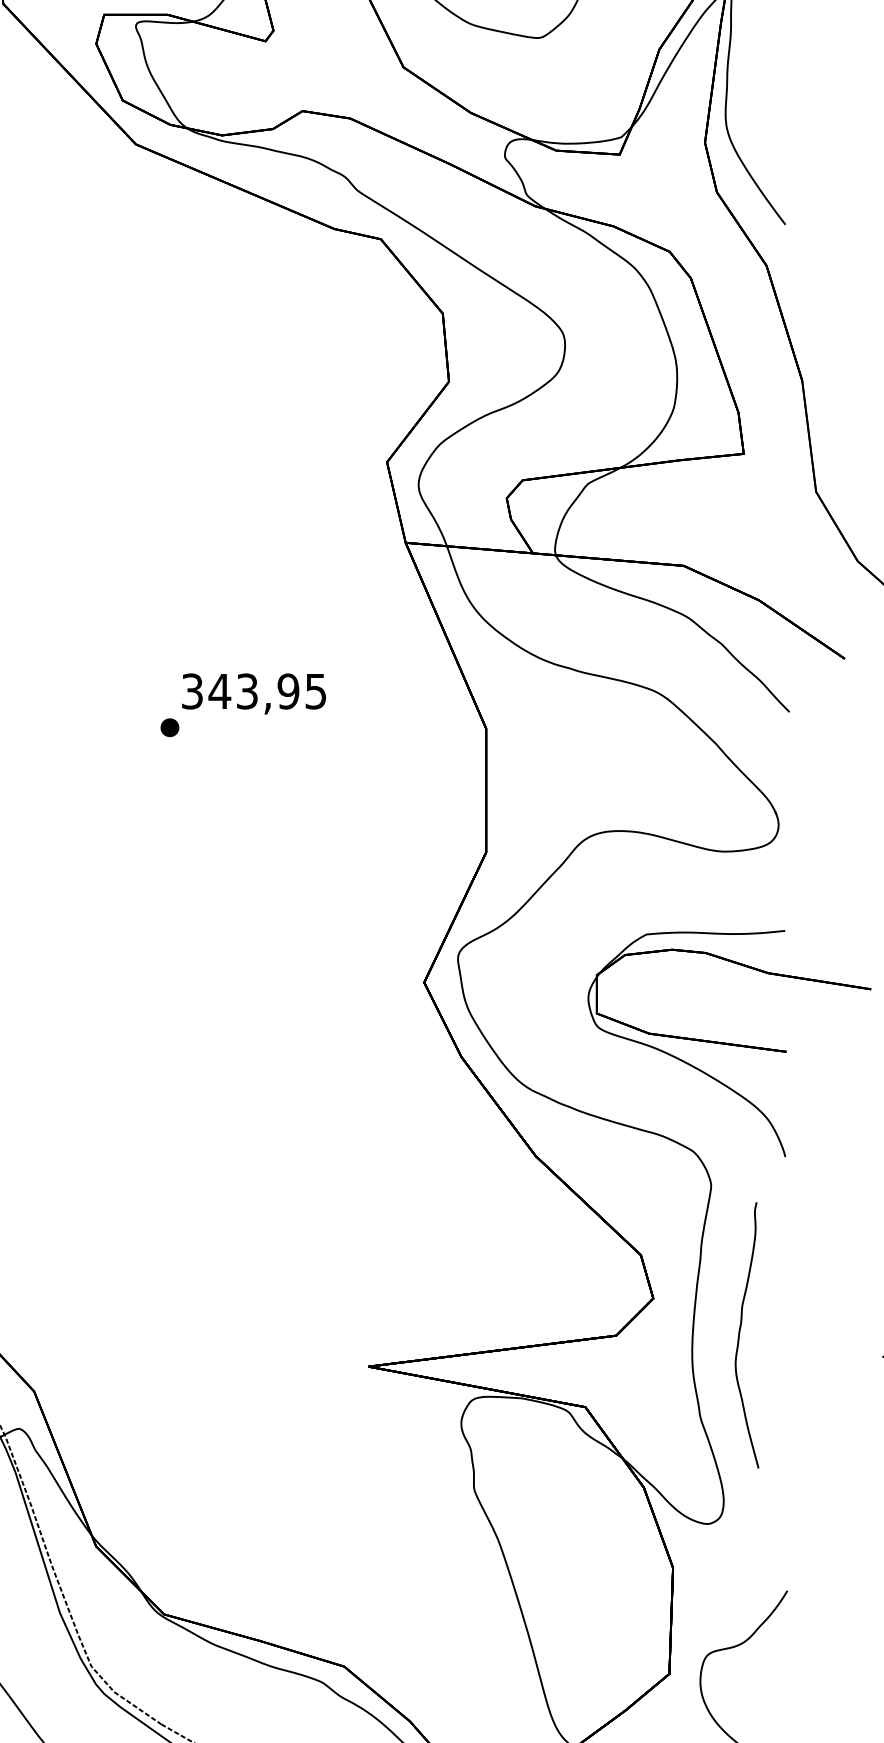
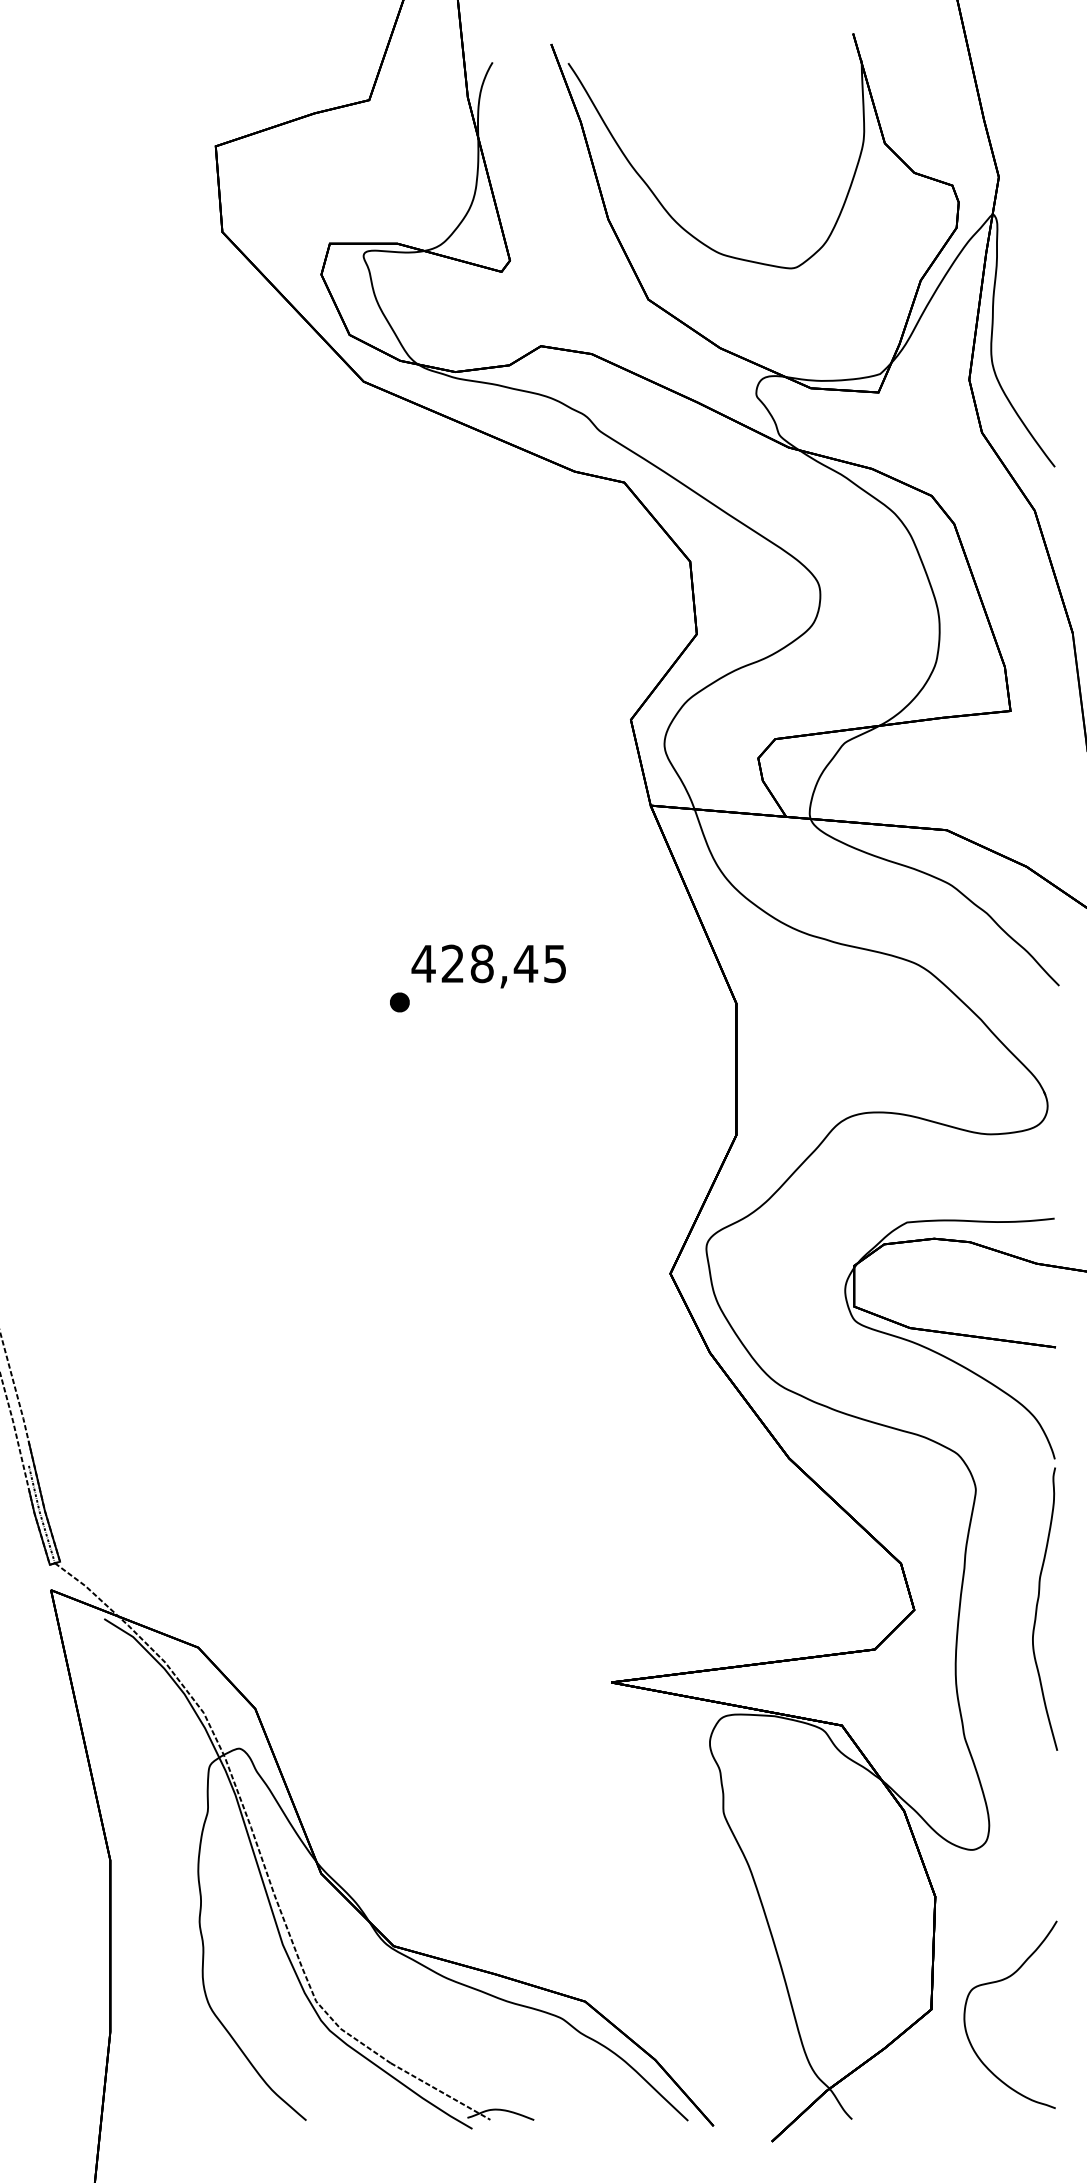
text: (240, 691) -> (474, 963), 343,95 -> 428,45
curve: (739, 1334) -> (1037, 1608), moved

